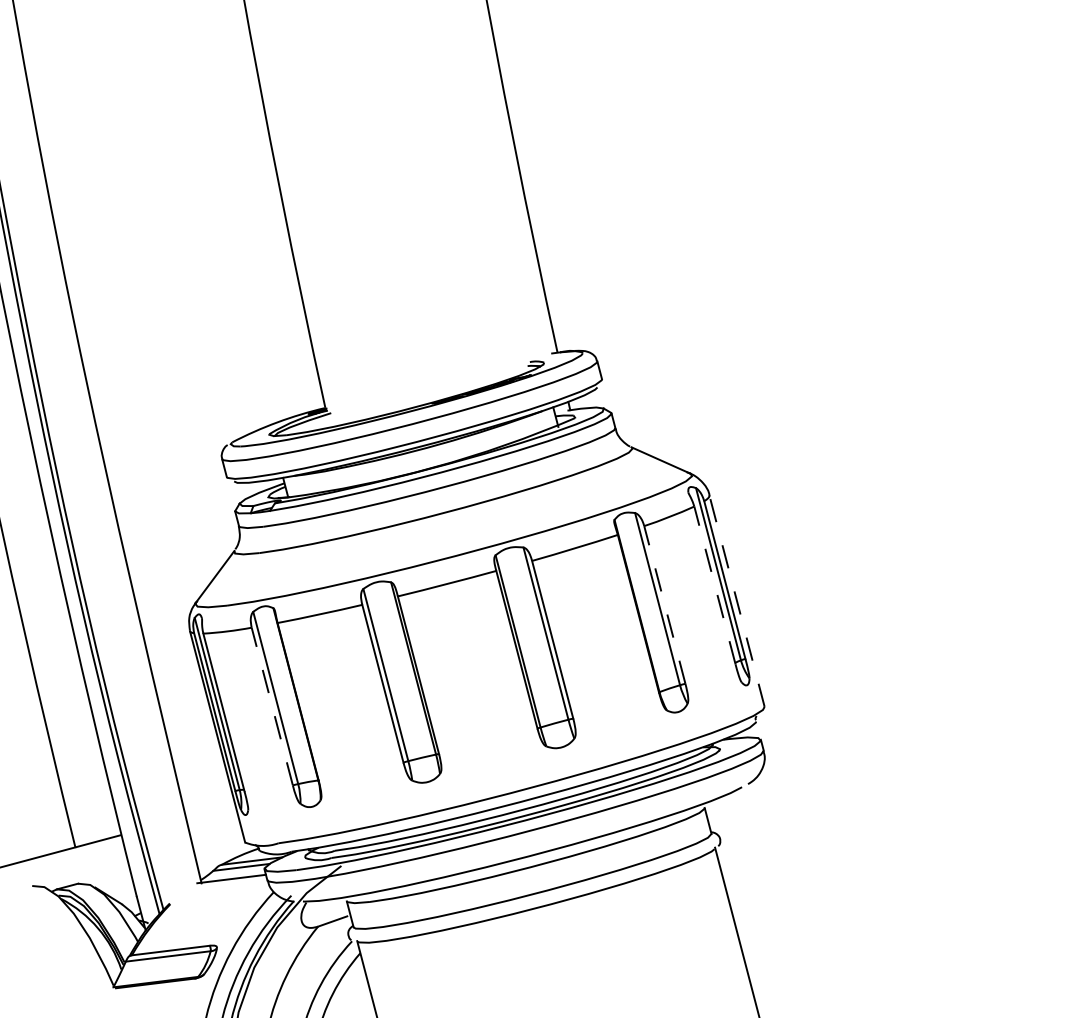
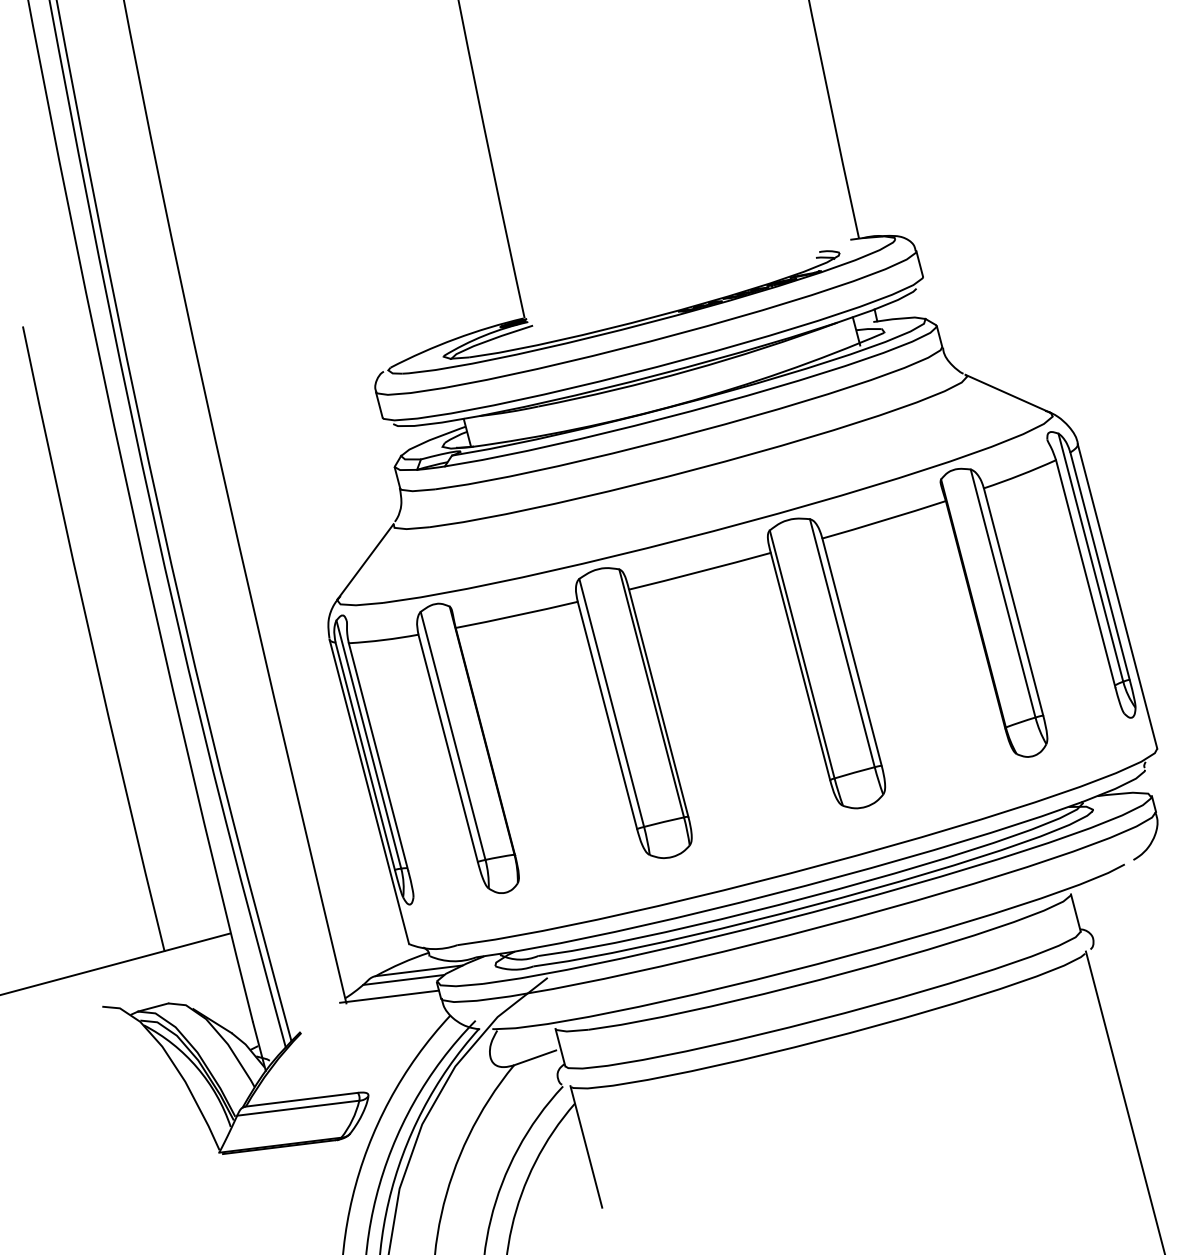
line: (714, 584) -> (1085, 572), dashed -> solid
line: (736, 600) -> (1116, 595), dashed -> solid
line: (664, 604) -> (1013, 601), dashed -> solid
line: (272, 706) -> (448, 748), dashed -> solid

